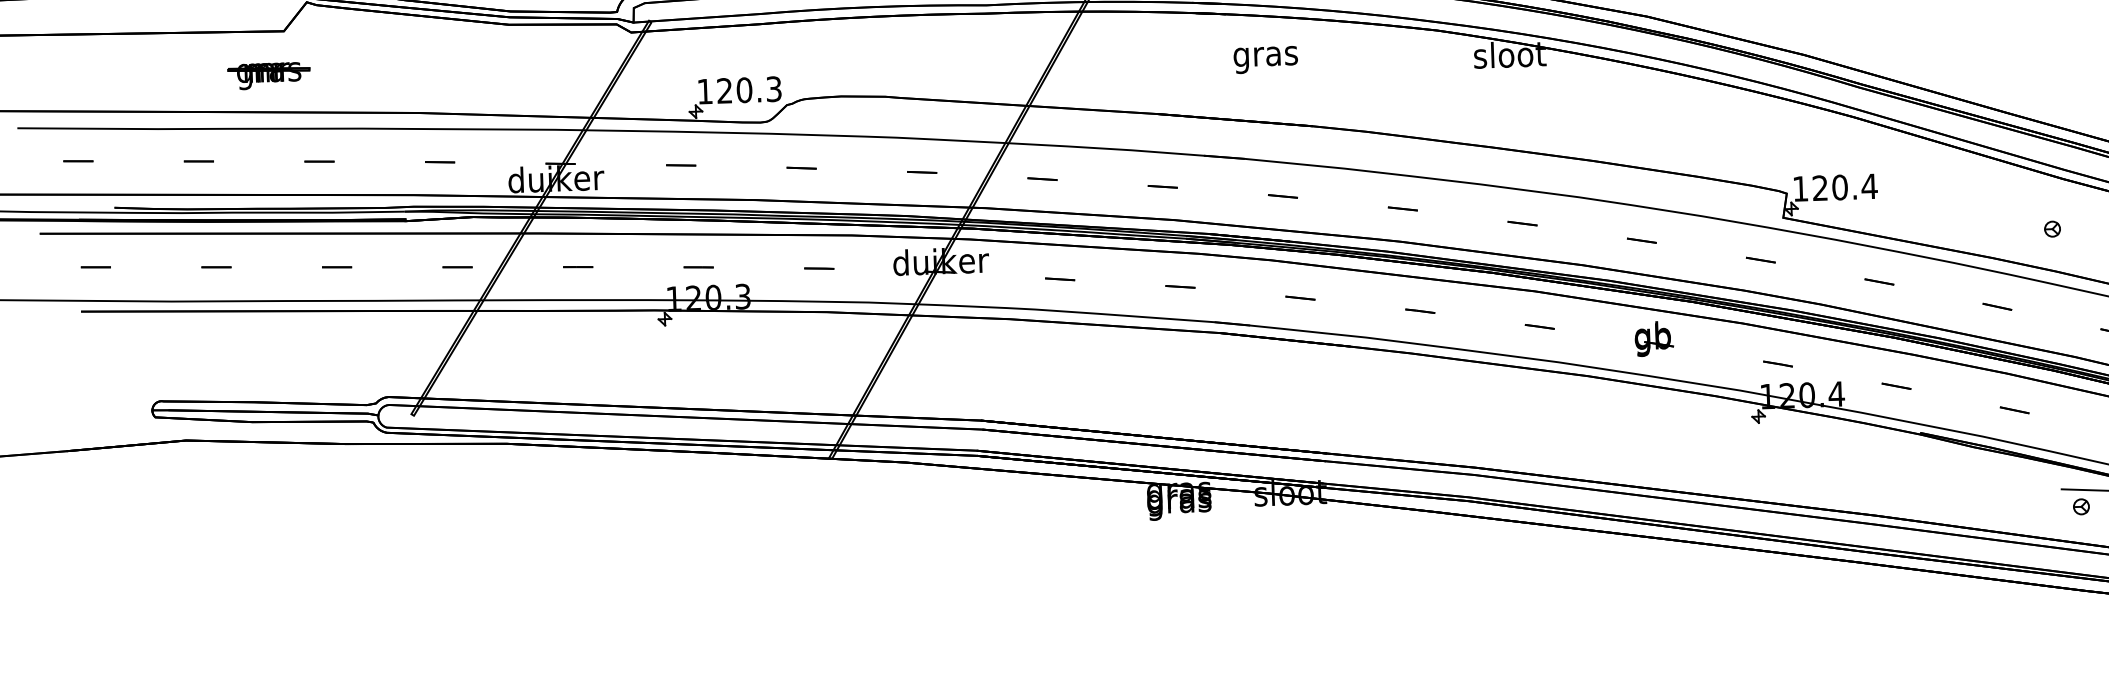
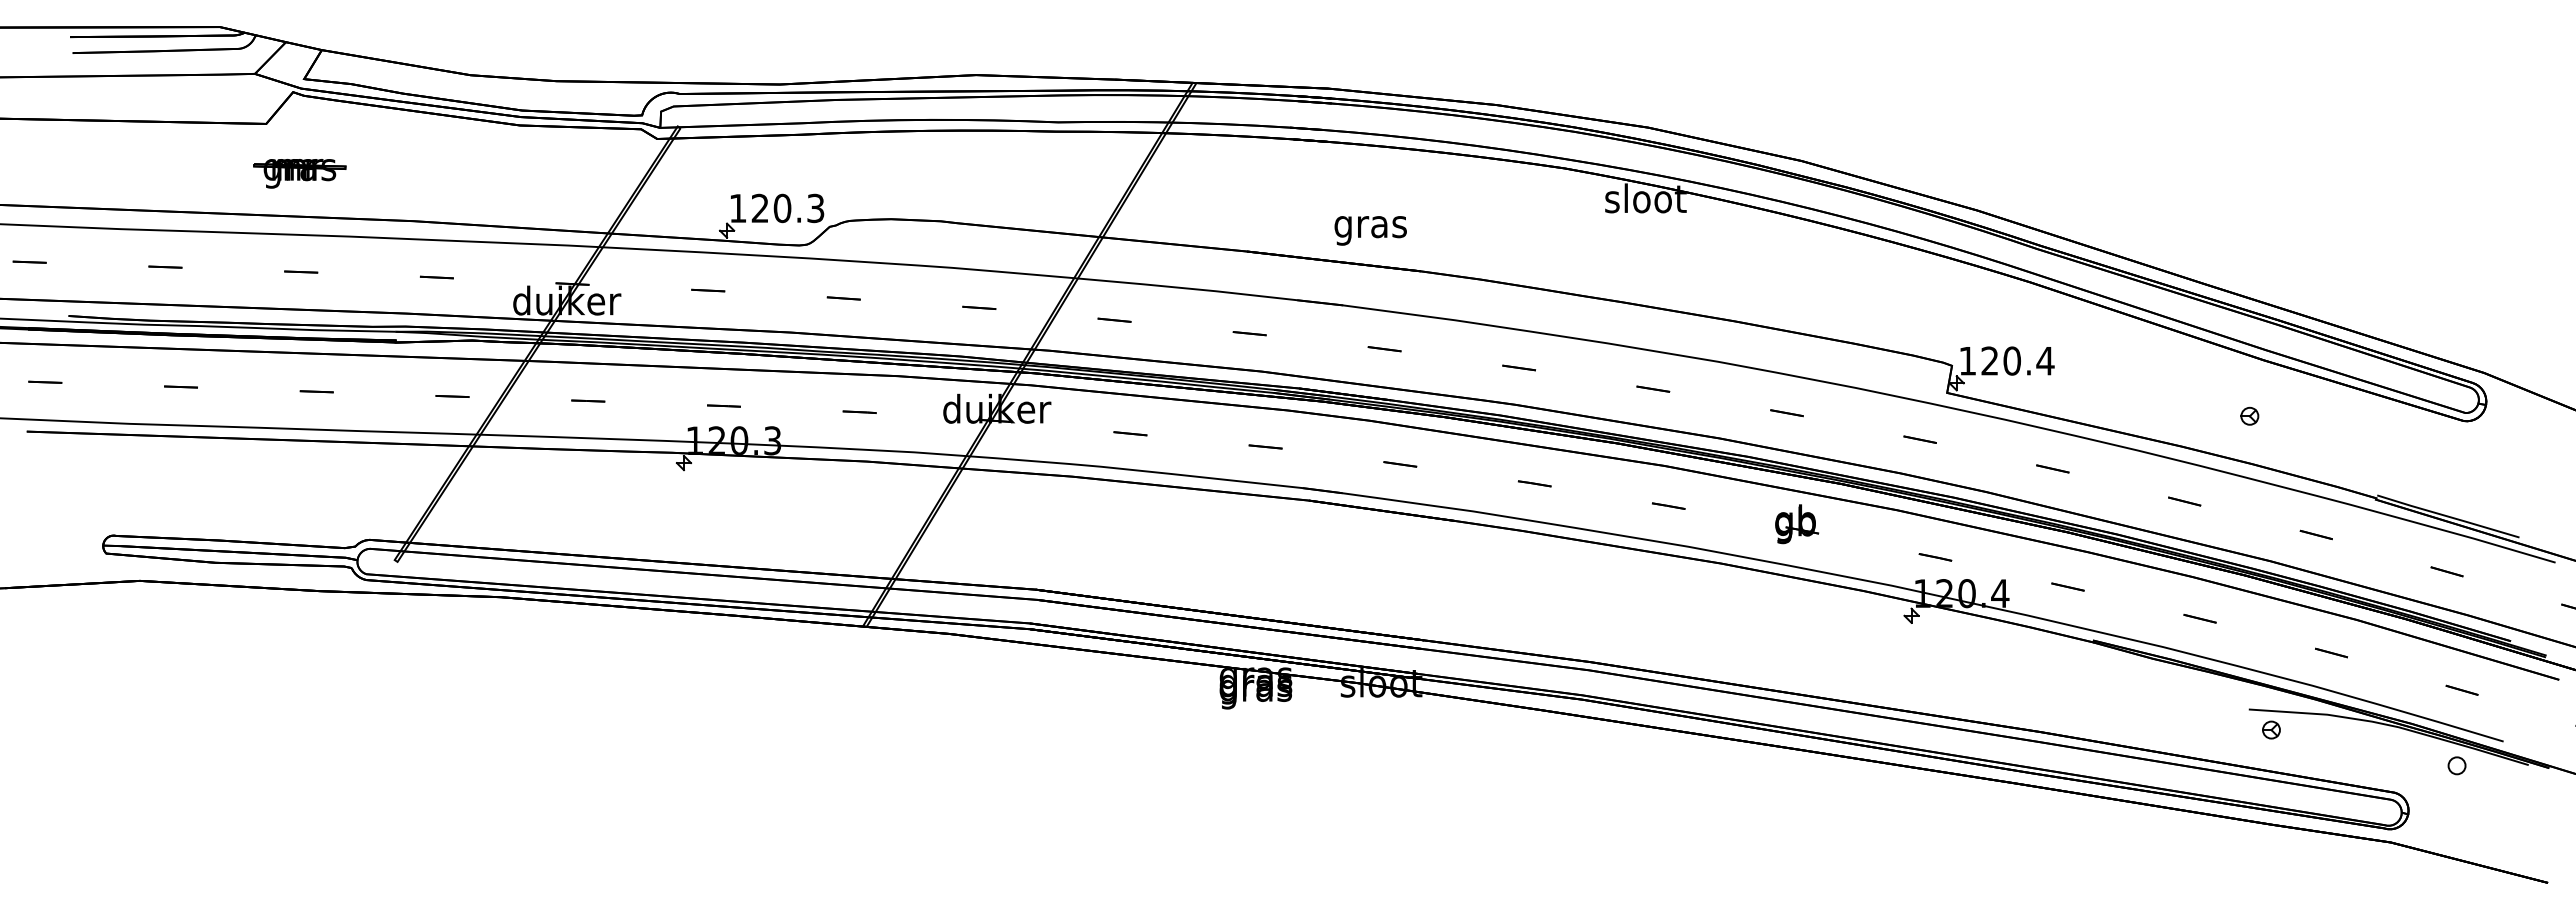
text: (1265, 59) -> (1370, 230), moved
part: (268, 75) -> (299, 173), moved

